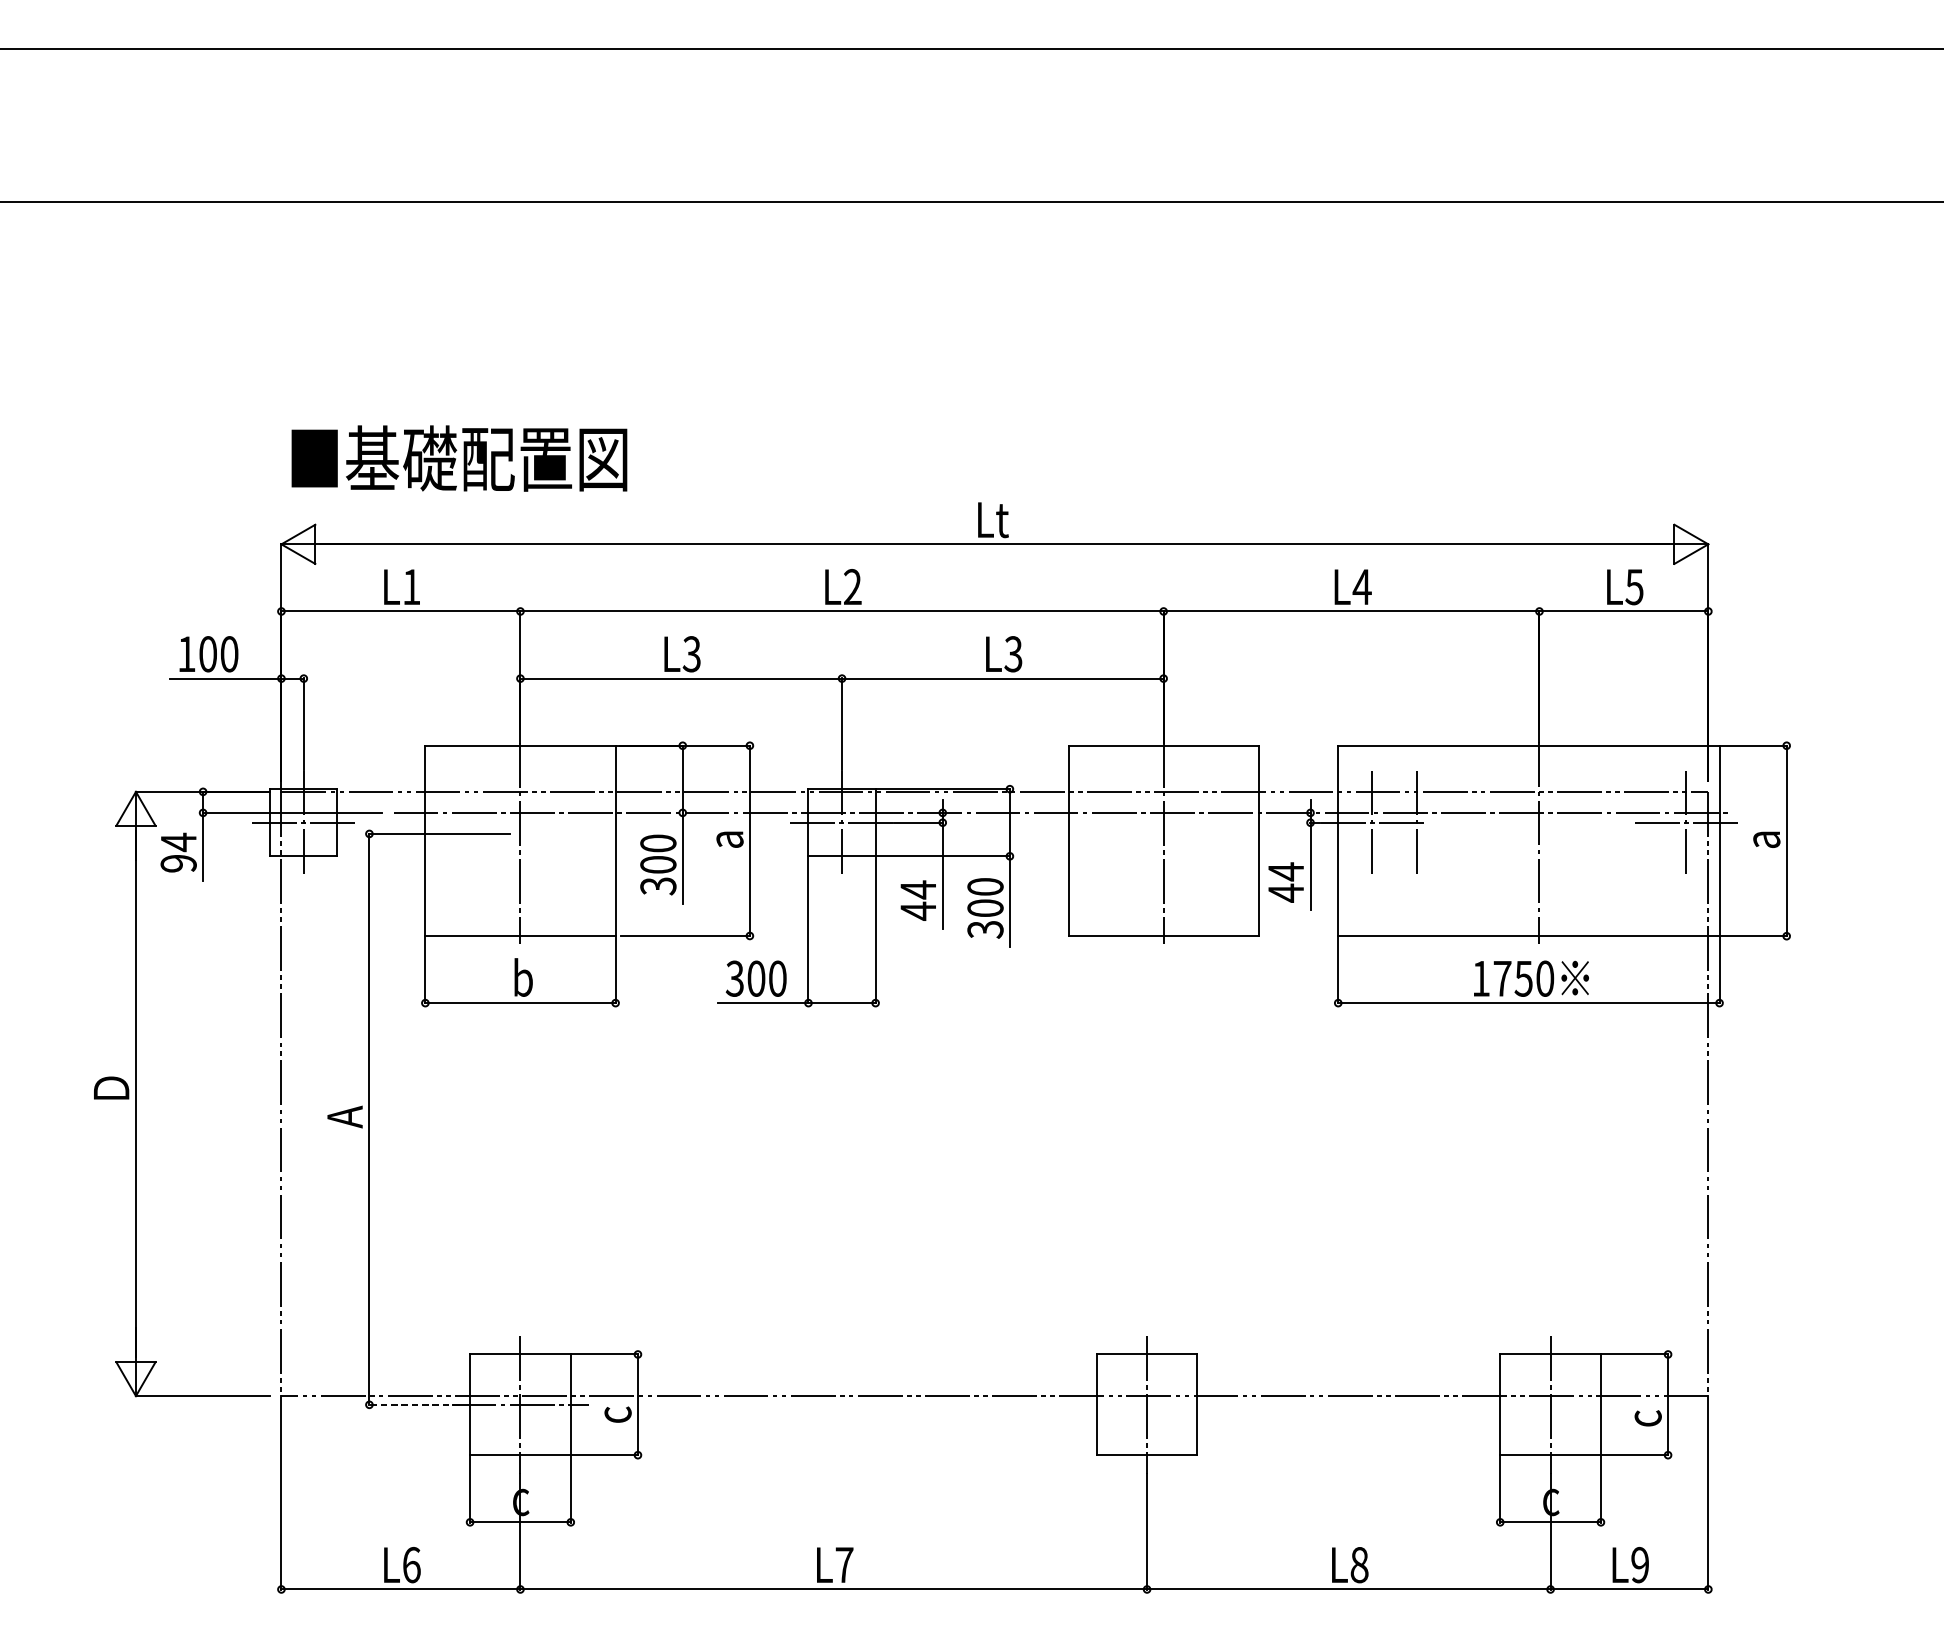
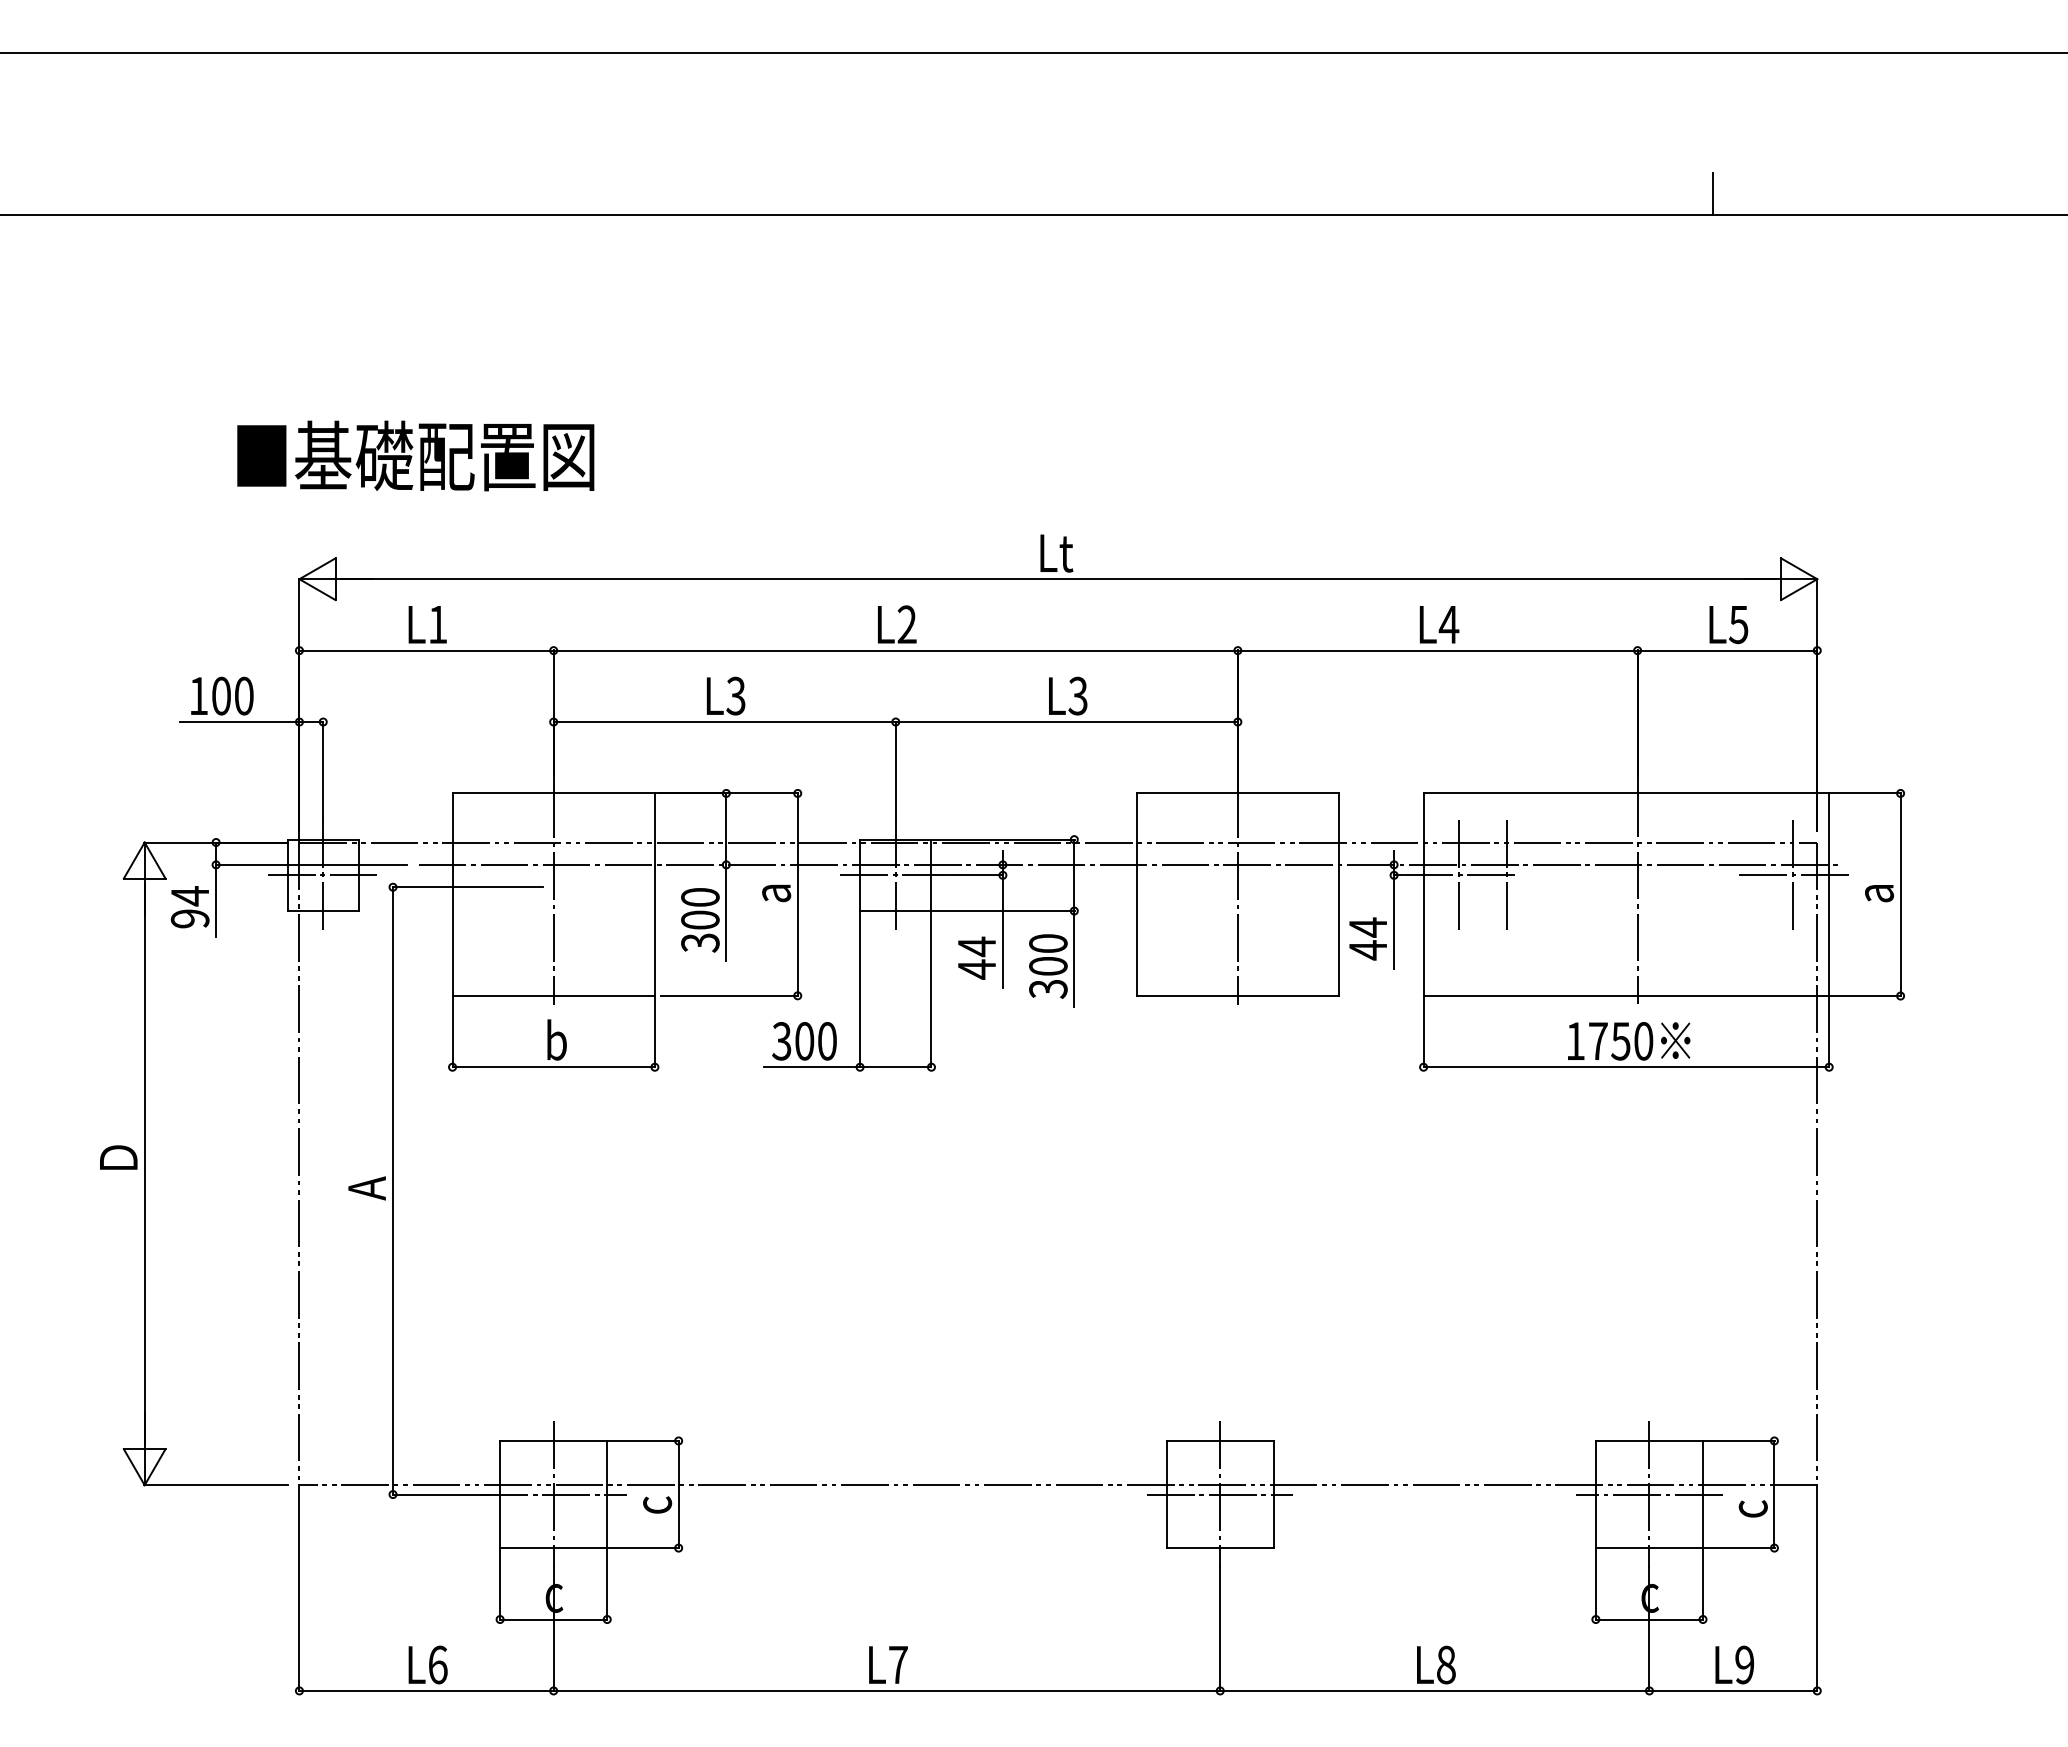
line: (1610, 181) -> (1713, 193), added
text: (459, 458) -> (415, 455), moved
line: (414, 1404) -> (440, 1494), dashed -> solid
line: (1147, 1404) -> (1220, 1494), added
line: (1550, 1404) -> (1649, 1494), added

